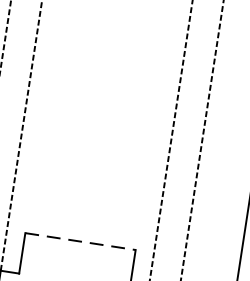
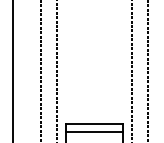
line: (82, 241) -> (95, 123), dashed -> solid
line: (77, 258) -> (94, 132), added

